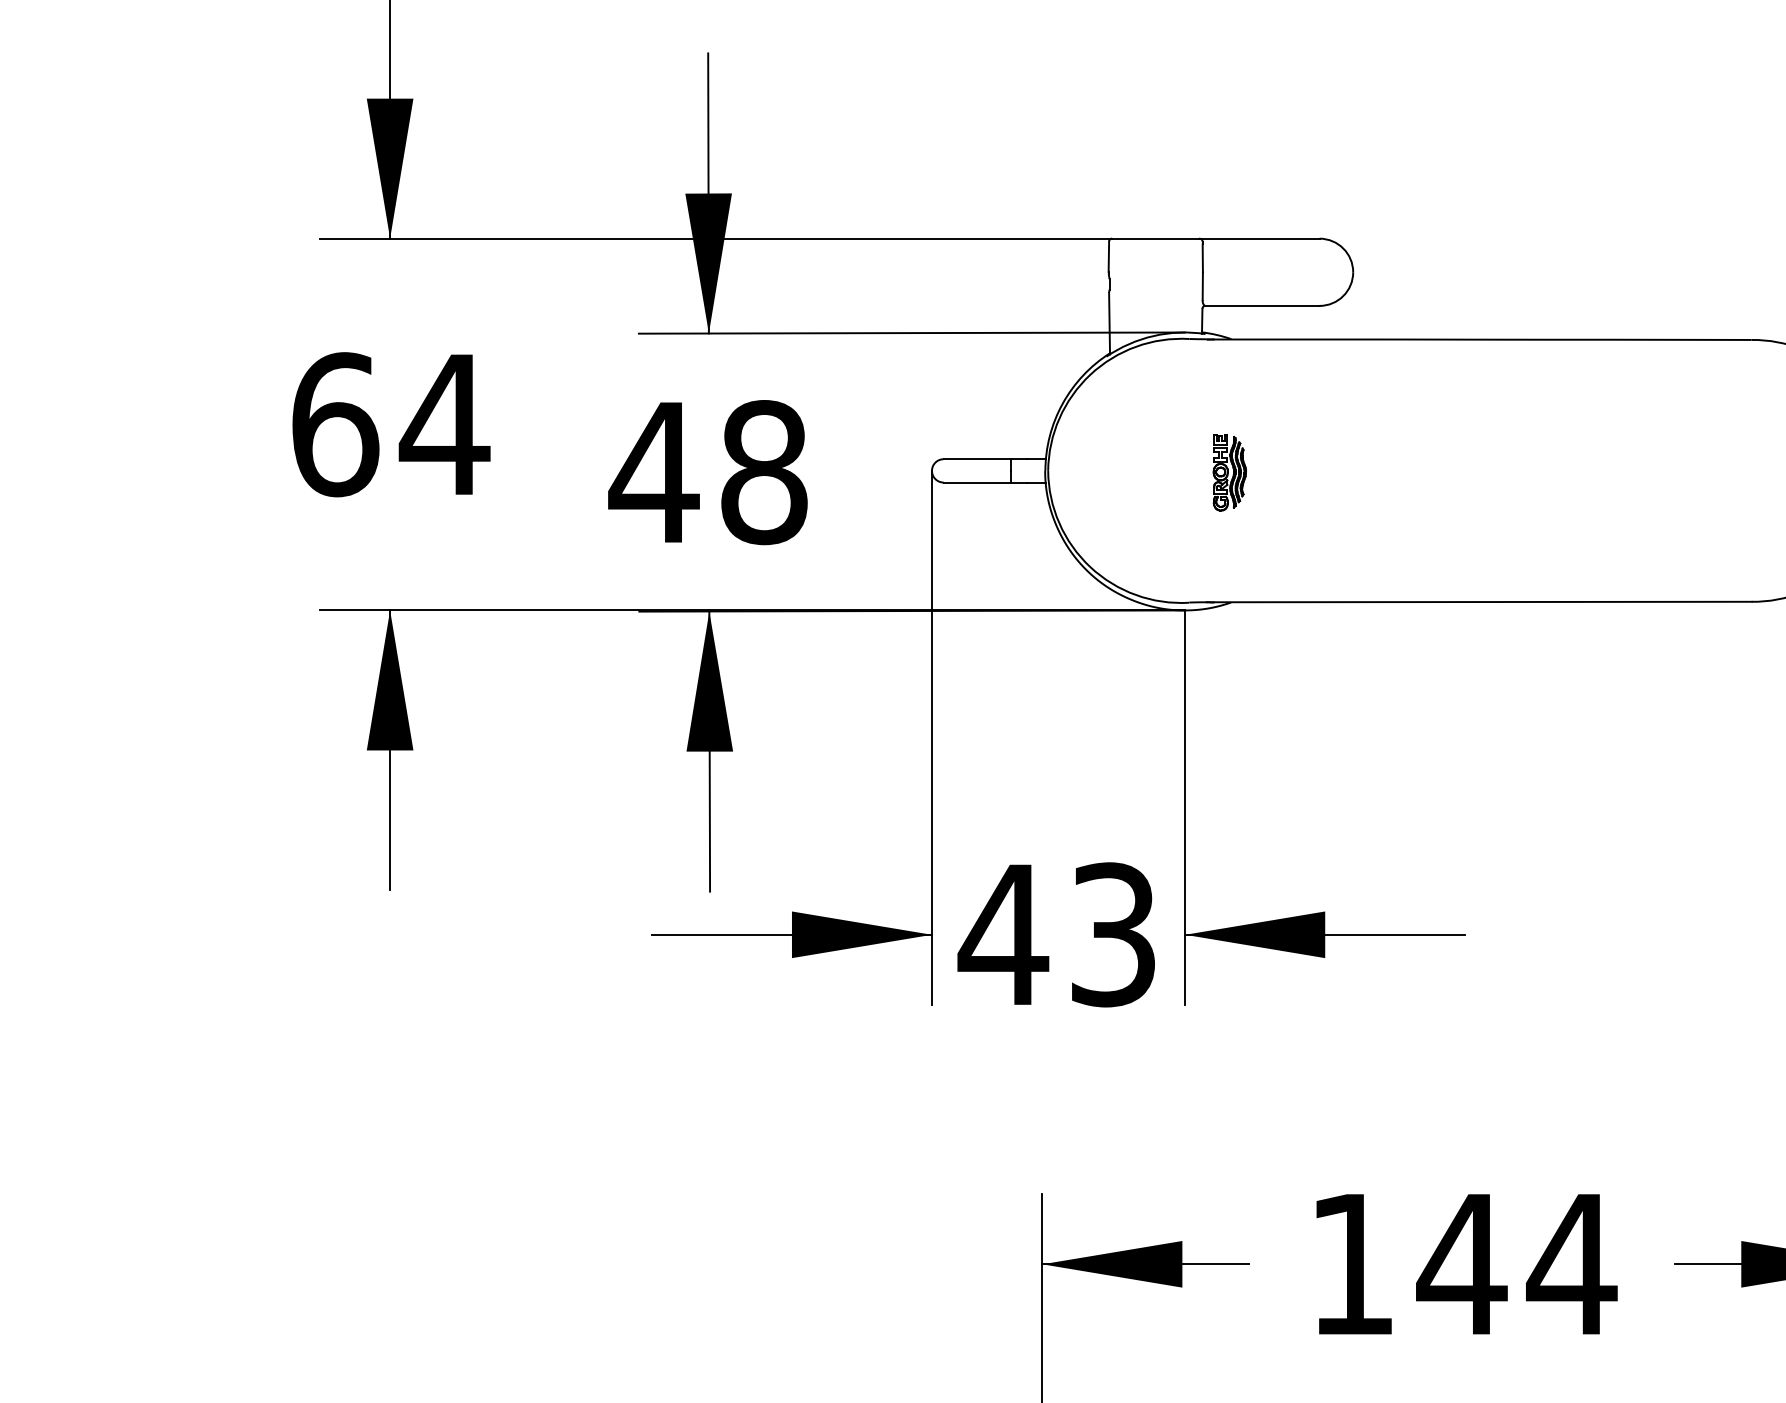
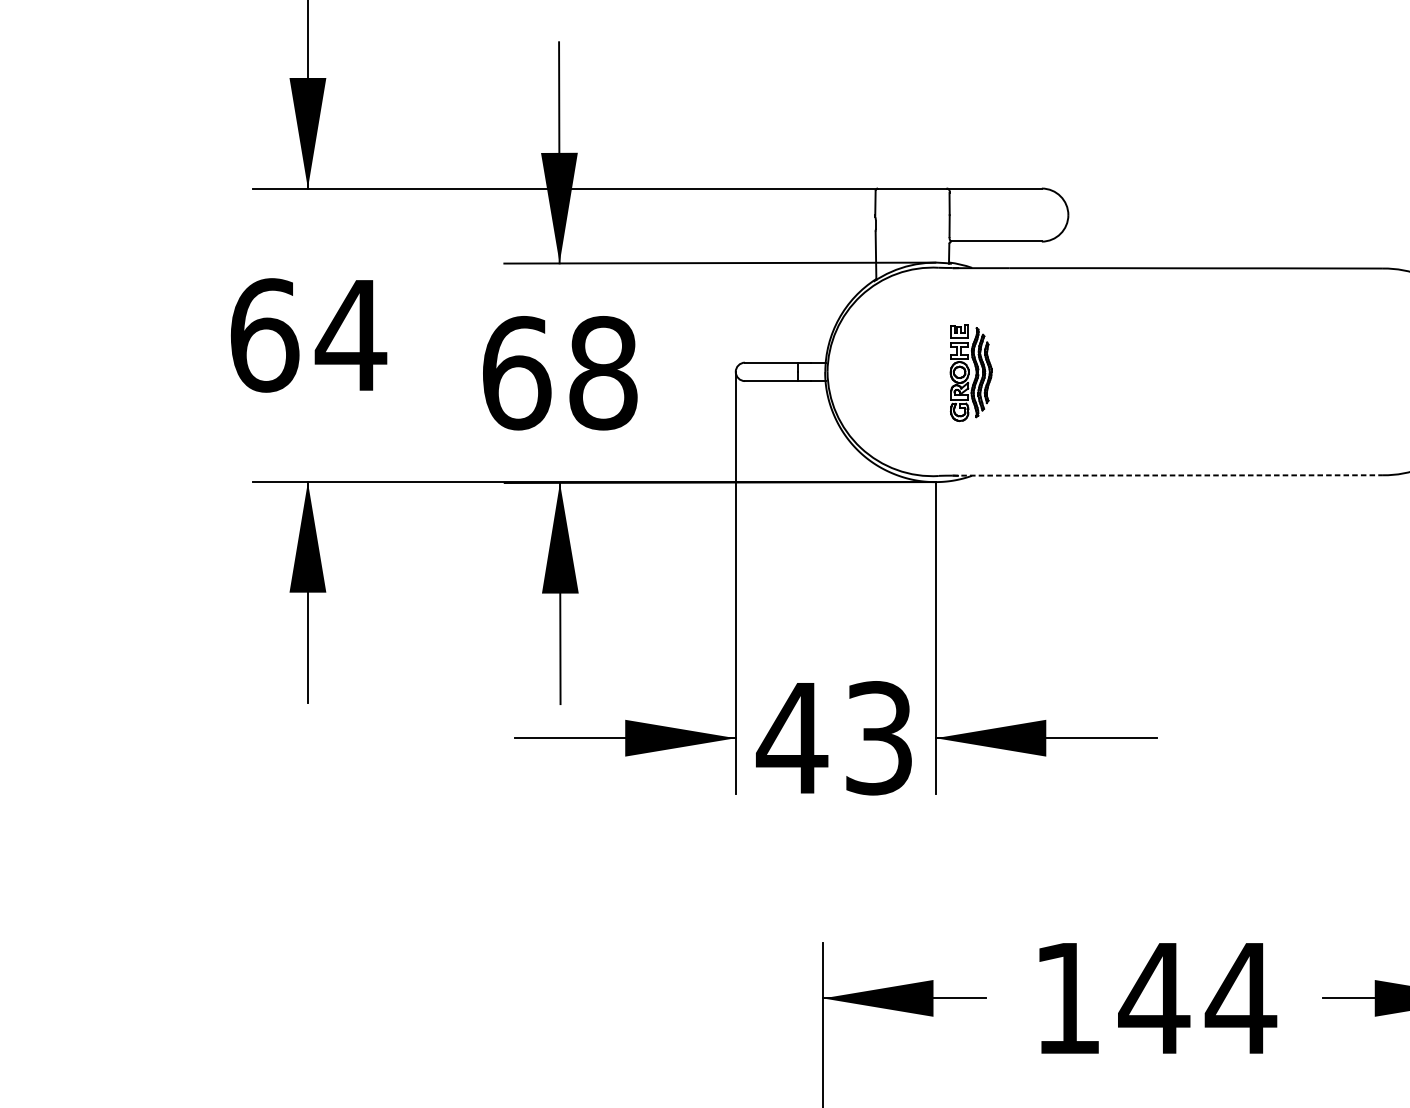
text: (653, 472) -> (515, 373), 48 -> 68
part: (1229, 472) -> (970, 373), size x1.6
line: (1479, 602) -> (1168, 475), solid -> dashed

